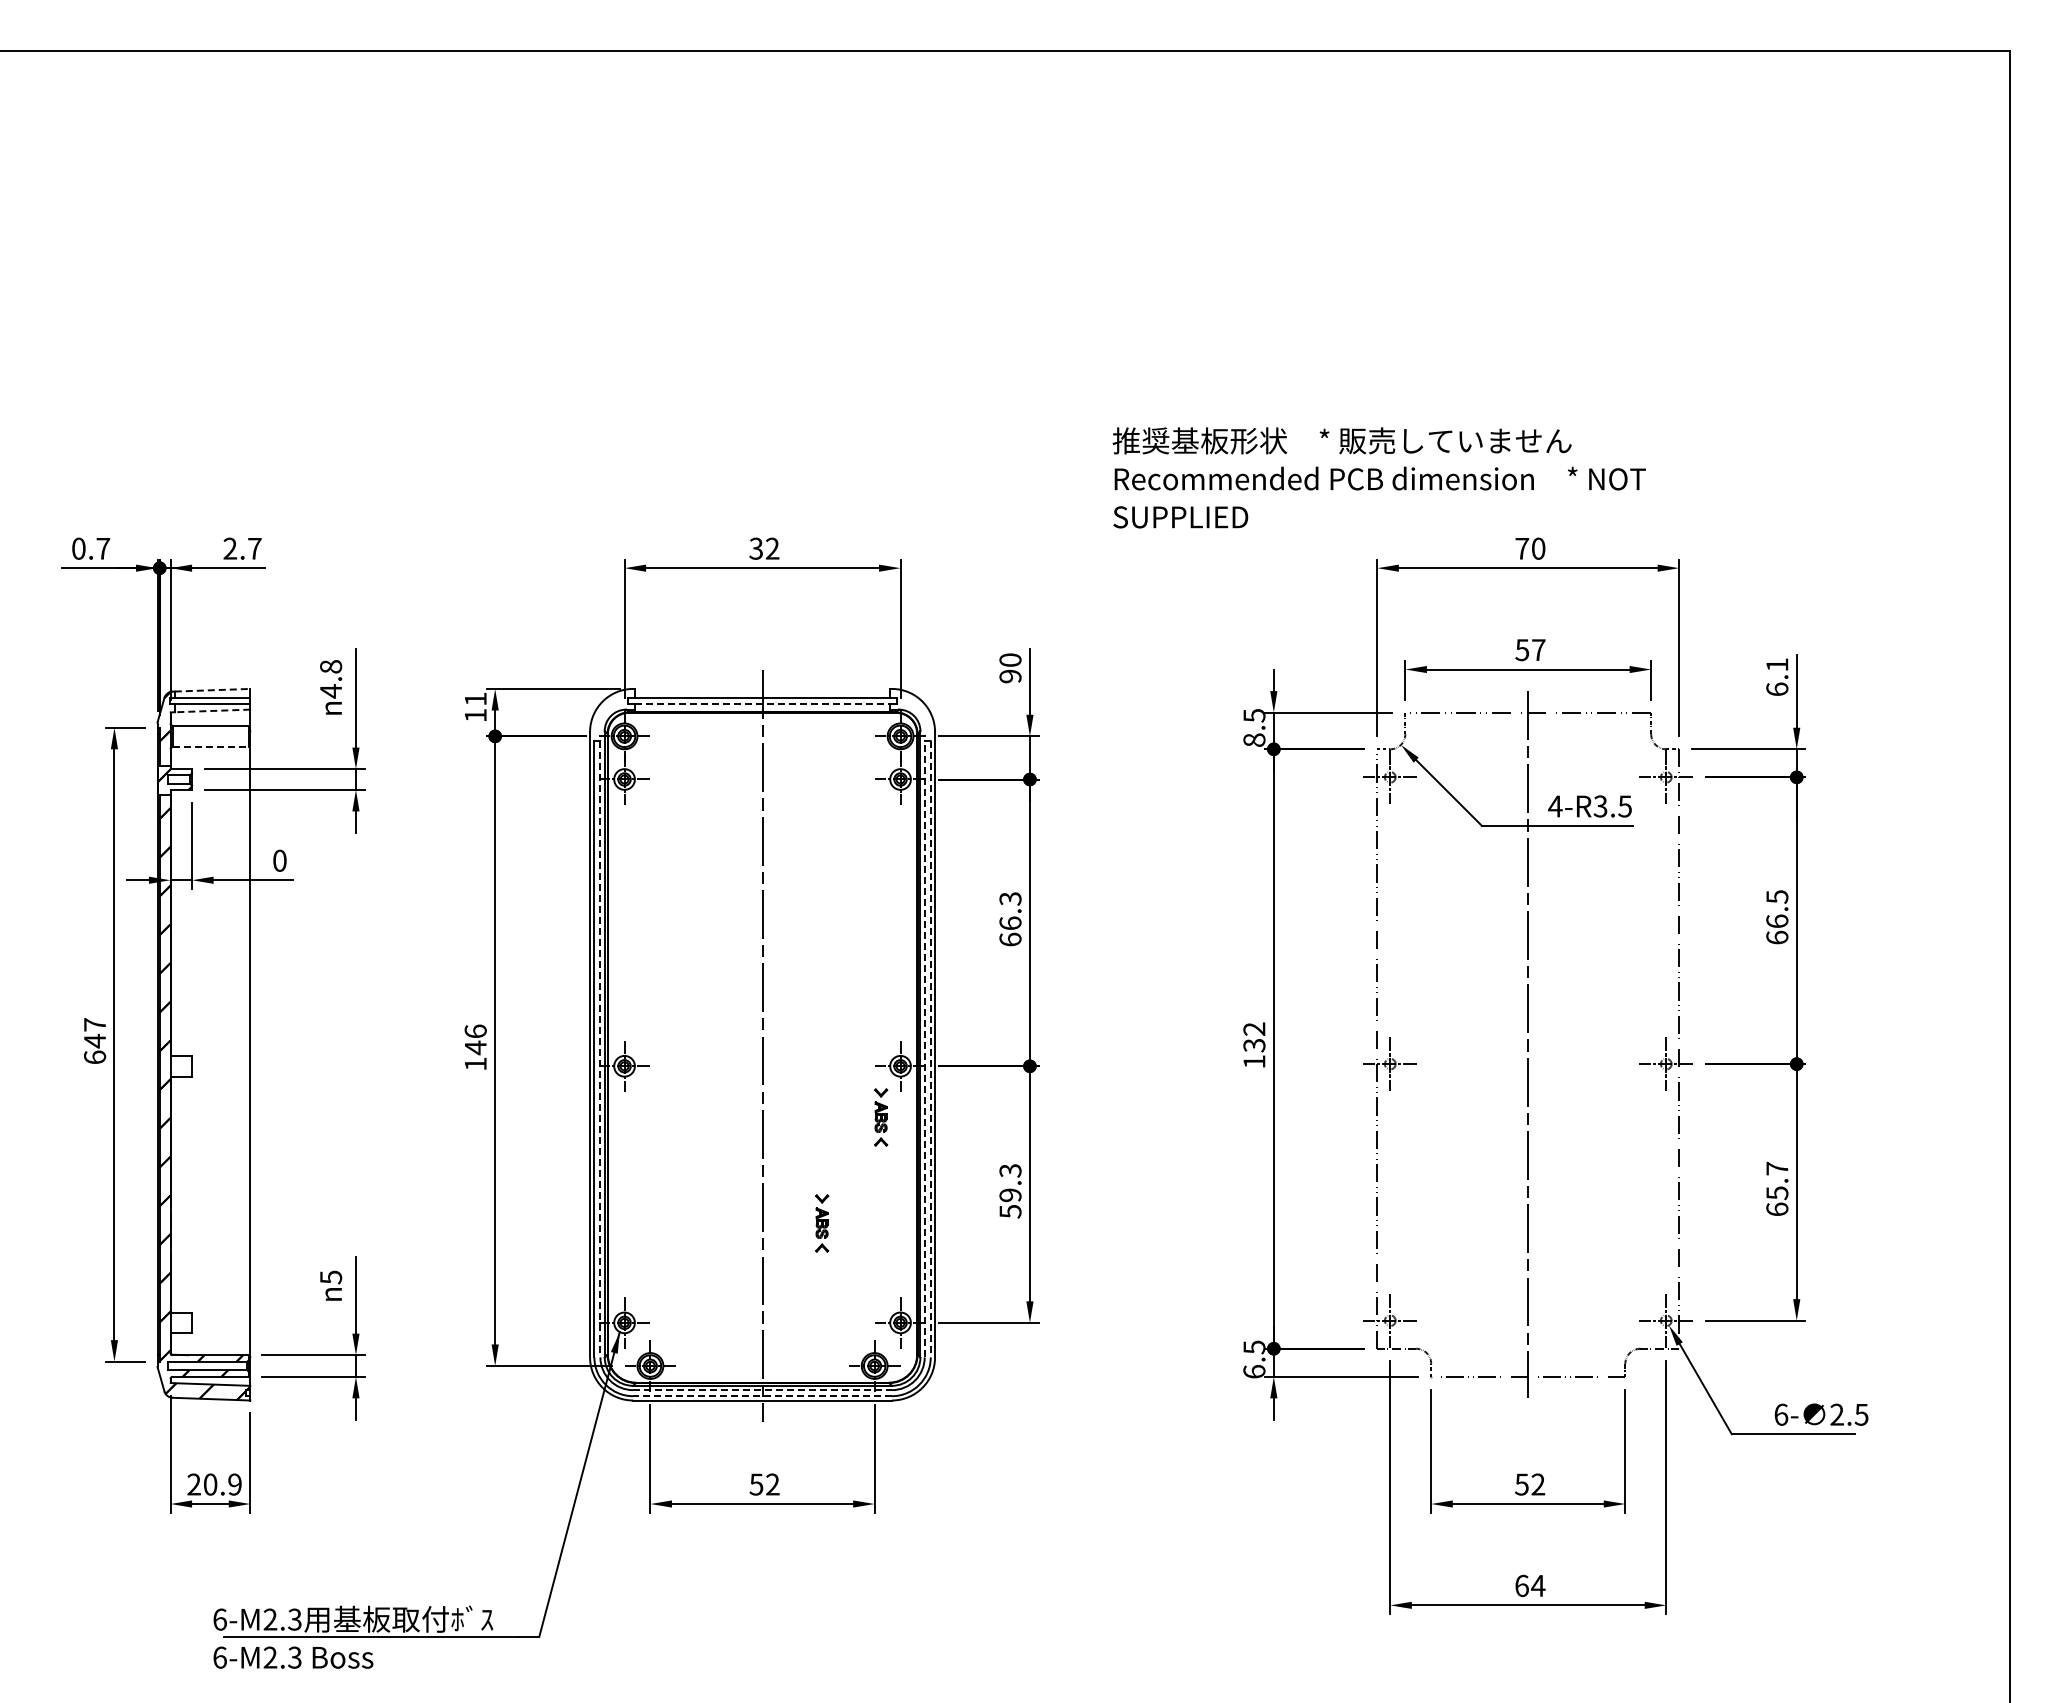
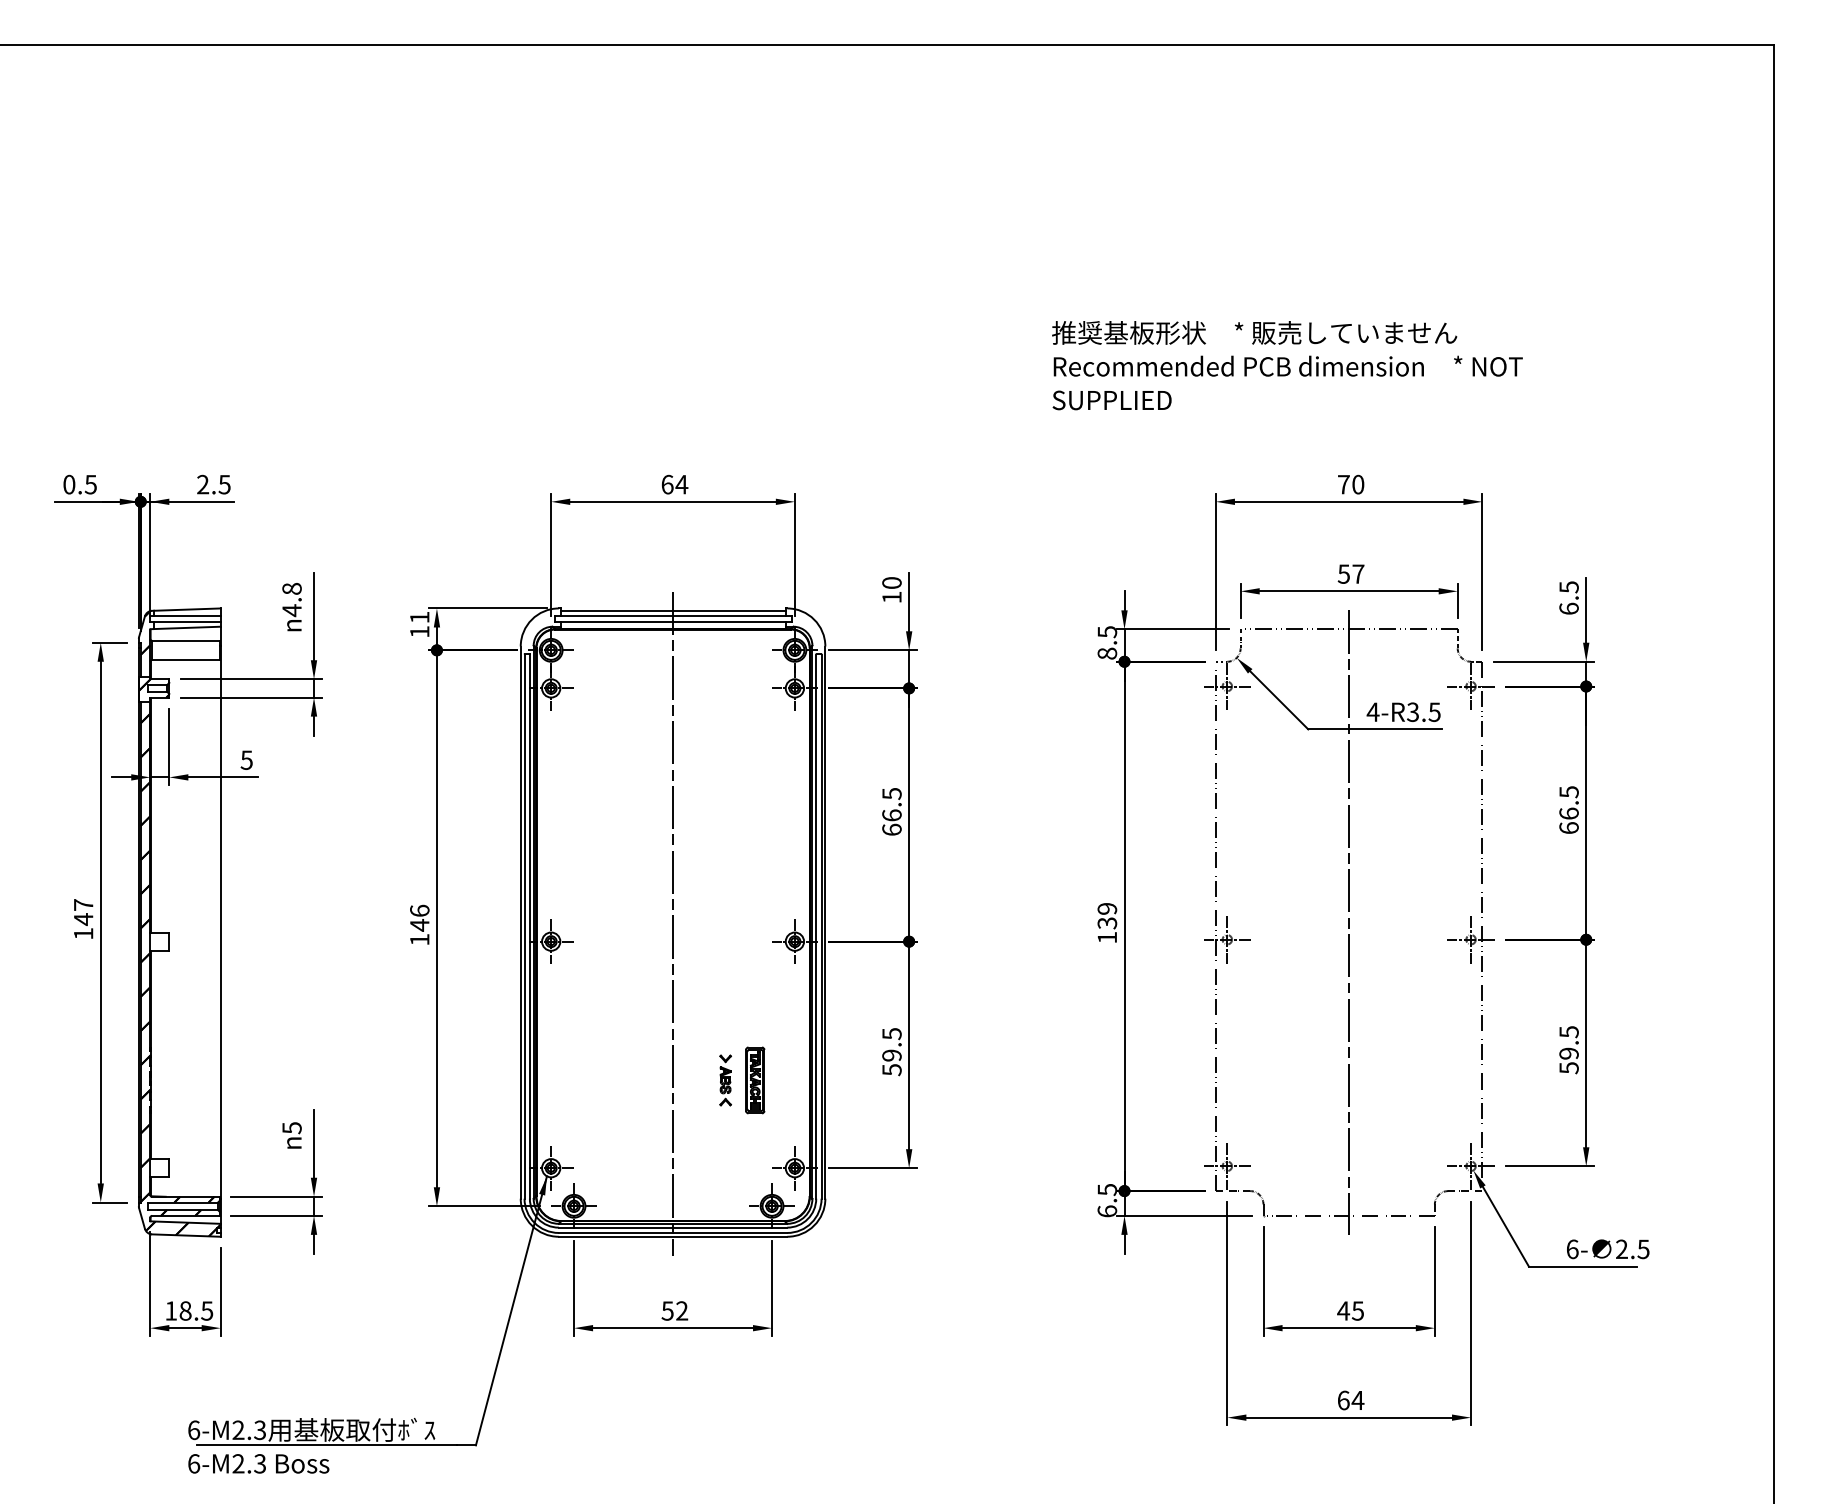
text: (1378, 477) -> (1286, 365), moved
text: (103, 548) -> (91, 484), 0.7 -> 0.5
text: (254, 548) -> (224, 484), 2.7 -> 2.5
text: (764, 548) -> (674, 484), 32 -> 64
text: (1777, 664) -> (1569, 586), 6.1 -> 6.5
text: (1010, 676) -> (891, 597), 90 -> 10
line: (212, 690) -> (187, 609), dashed -> solid
line: (762, 691) -> (672, 610), added
line: (763, 704) -> (673, 622), dashed -> solid
line: (212, 710) -> (187, 627), dashed -> solid
line: (211, 747) -> (186, 660), dashed -> solid
text: (279, 860) -> (246, 759), 0 -> 5
text: (1010, 898) -> (891, 793), 66.3 -> 66.5
text: (1254, 1028) -> (1107, 908), 132 -> 139
line: (924, 1048) -> (816, 925), dashed -> solid
line: (600, 1049) -> (529, 926), dashed -> solid
line: (930, 1049) -> (821, 926), dashed -> solid
text: (95, 1056) -> (84, 933), 647 -> 147
part: (881, 1117) -> (778, 986), removed
text: (1010, 1170) -> (891, 1033), 59.3 -> 59.5
text: (1777, 1188) -> (1569, 1049), 65.7 -> 59.5
part: (855, 1223) -> (755, 1080), added
line: (763, 1390) -> (673, 1227), dashed -> solid
line: (762, 1396) -> (672, 1233), dashed -> solid
text: (214, 1484) -> (189, 1310), 20.9 -> 18.5
text: (1529, 1484) -> (1350, 1310), 52 -> 45

